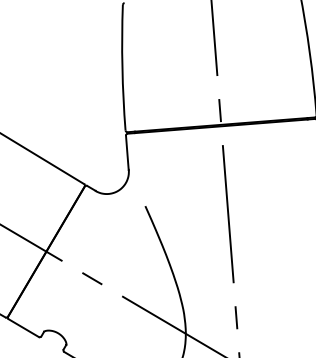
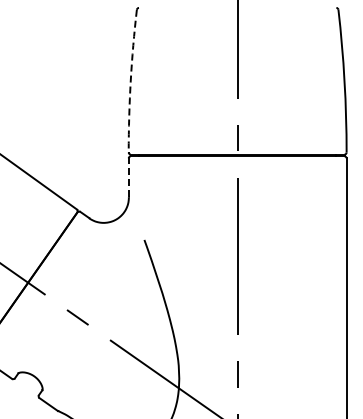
arc: (122, 68) -> (130, 81), solid -> dashed
line: (127, 152) -> (128, 177), solid -> dashed

